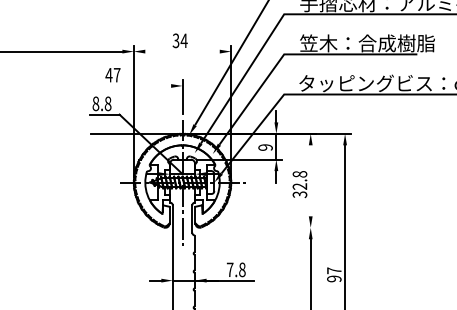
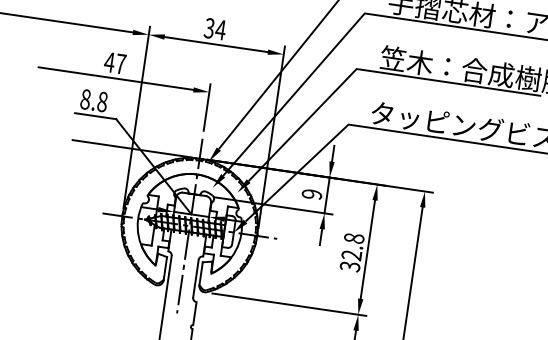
line: (182, 51) -> (216, 44), added
line: (115, 85) -> (116, 78), added
line: (310, 180) -> (367, 249), added
line: (260, 227) -> (288, 304), added

